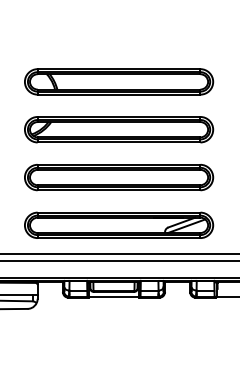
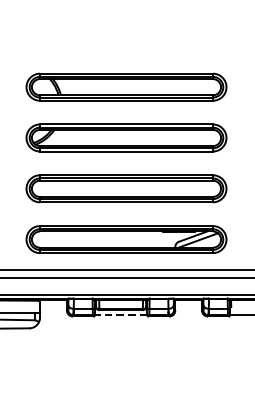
line: (113, 296) -> (120, 315), solid -> dashed

